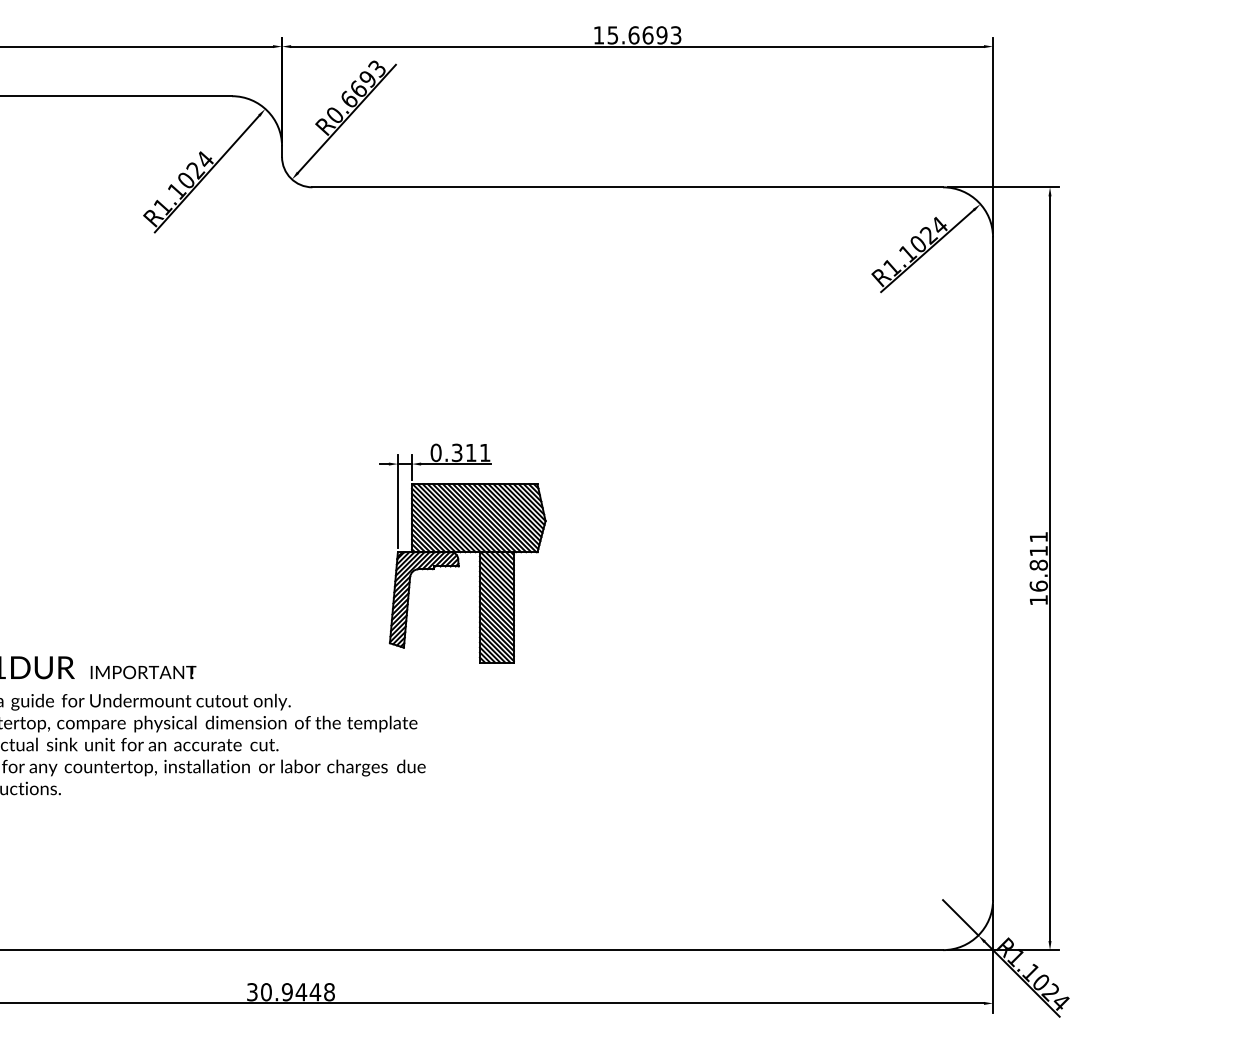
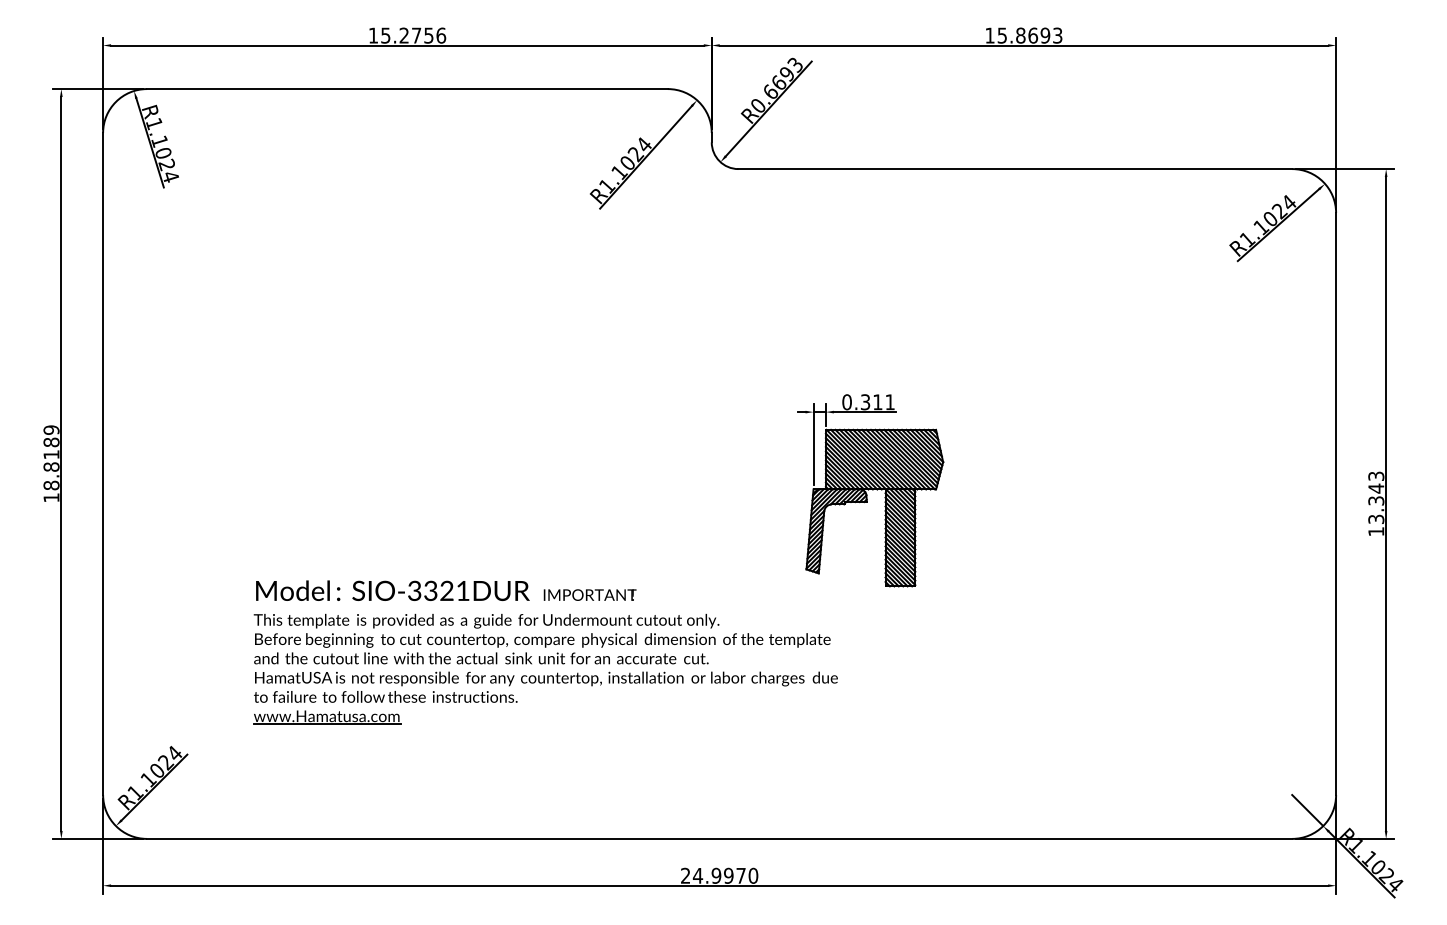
text: (633, 35) -> (1020, 35), 15.6693 -> 15.8693
text: (1039, 561) -> (1376, 497), 16.811 -> 13.343
text: (290, 991) -> (719, 875), 30.9448 -> 24.9970

